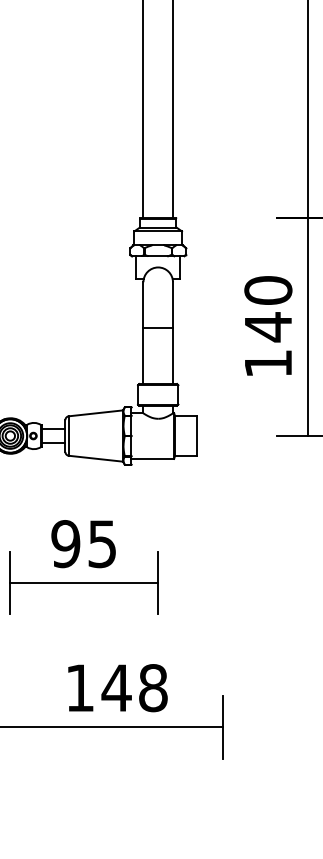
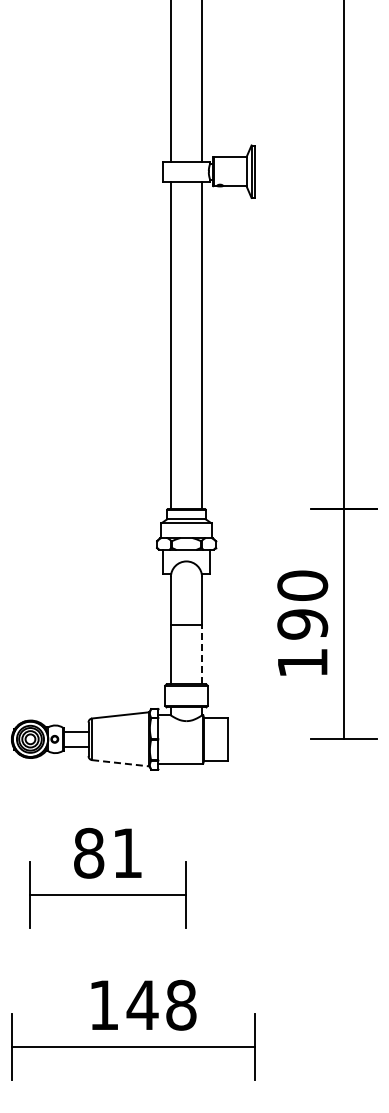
text: (268, 327) -> (302, 624), 140 -> 190
line: (173, 355) -> (202, 654), solid -> dashed
line: (95, 458) -> (120, 763), solid -> dashed
text: (83, 544) -> (107, 853), 95 -> 81

